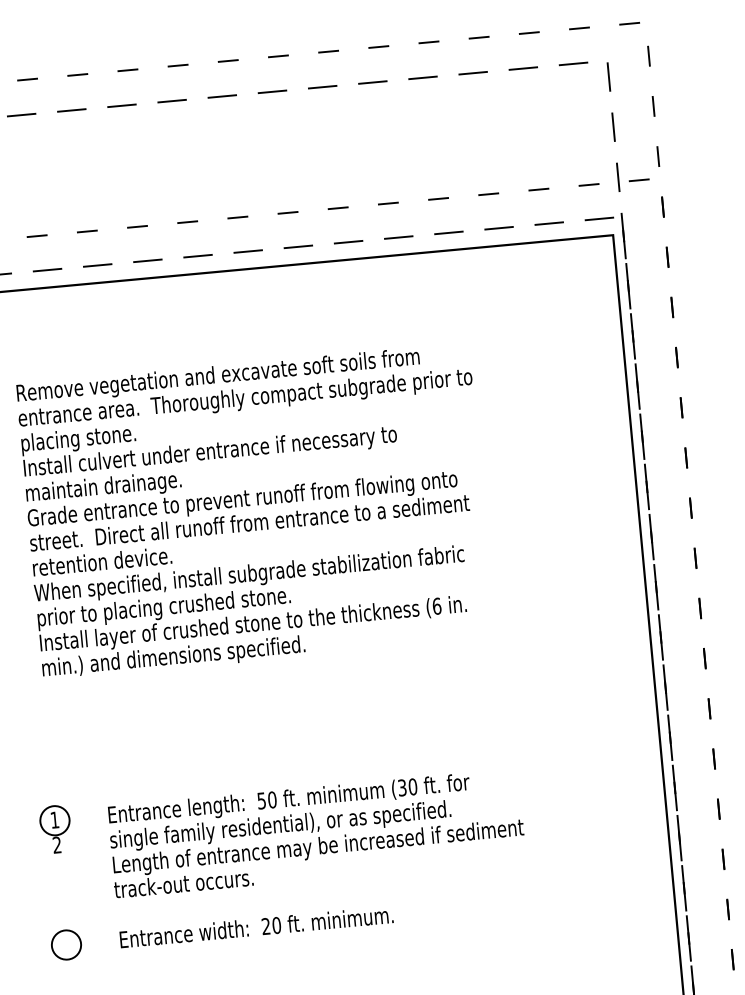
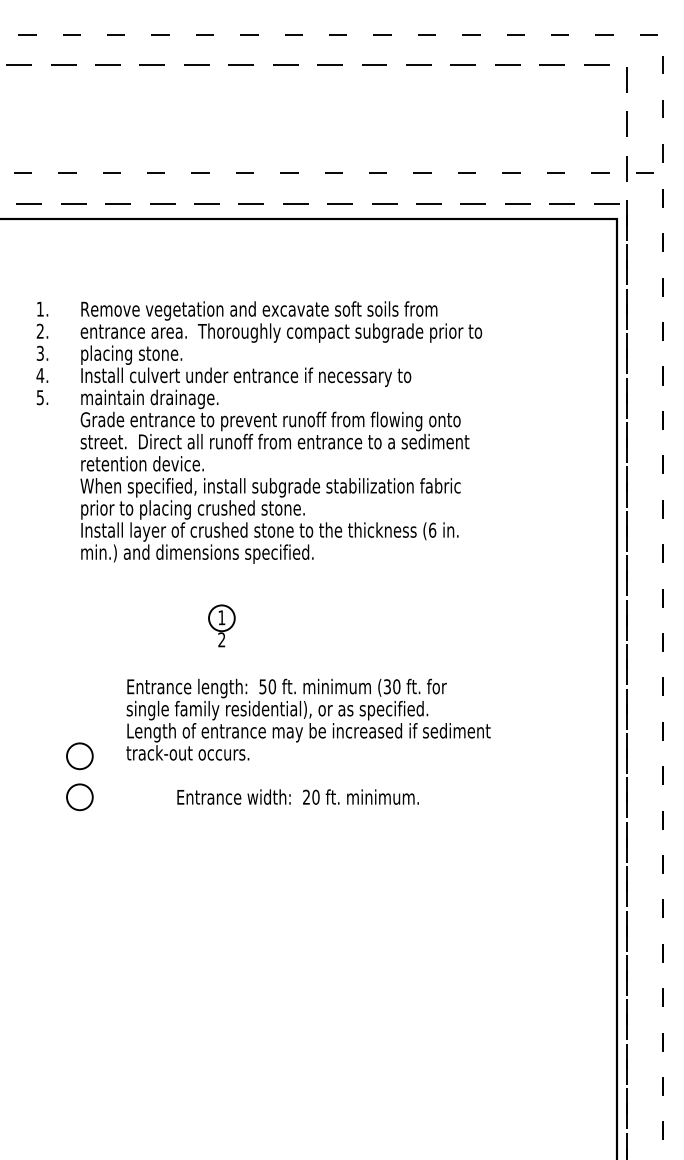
part: (55, 828) -> (221, 625), moved
circle: (61, 898) -> (79, 756), added
text: (255, 926) -> (297, 796), moved

